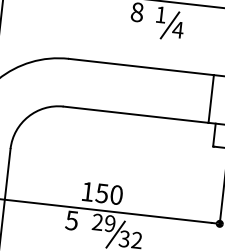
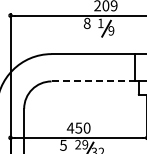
text: (178, 29) -> (111, 30), 4 -> 9
line: (136, 114) -> (93, 81), solid -> dashed
text: (87, 190) -> (70, 127), 150 -> 450

